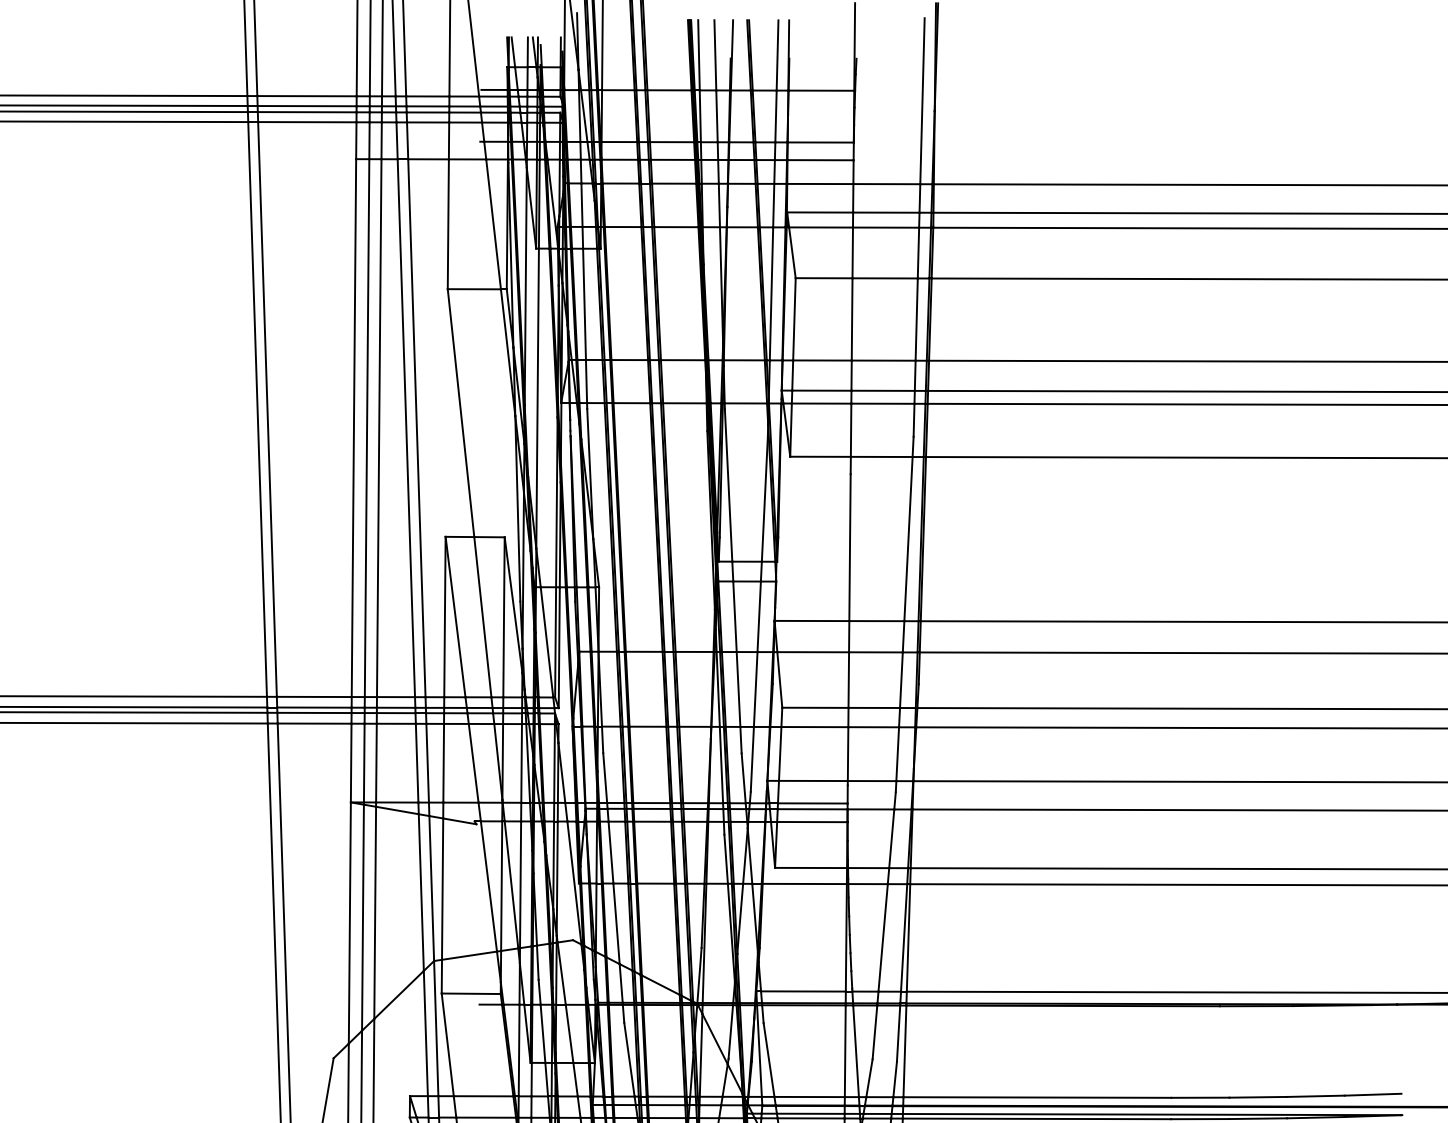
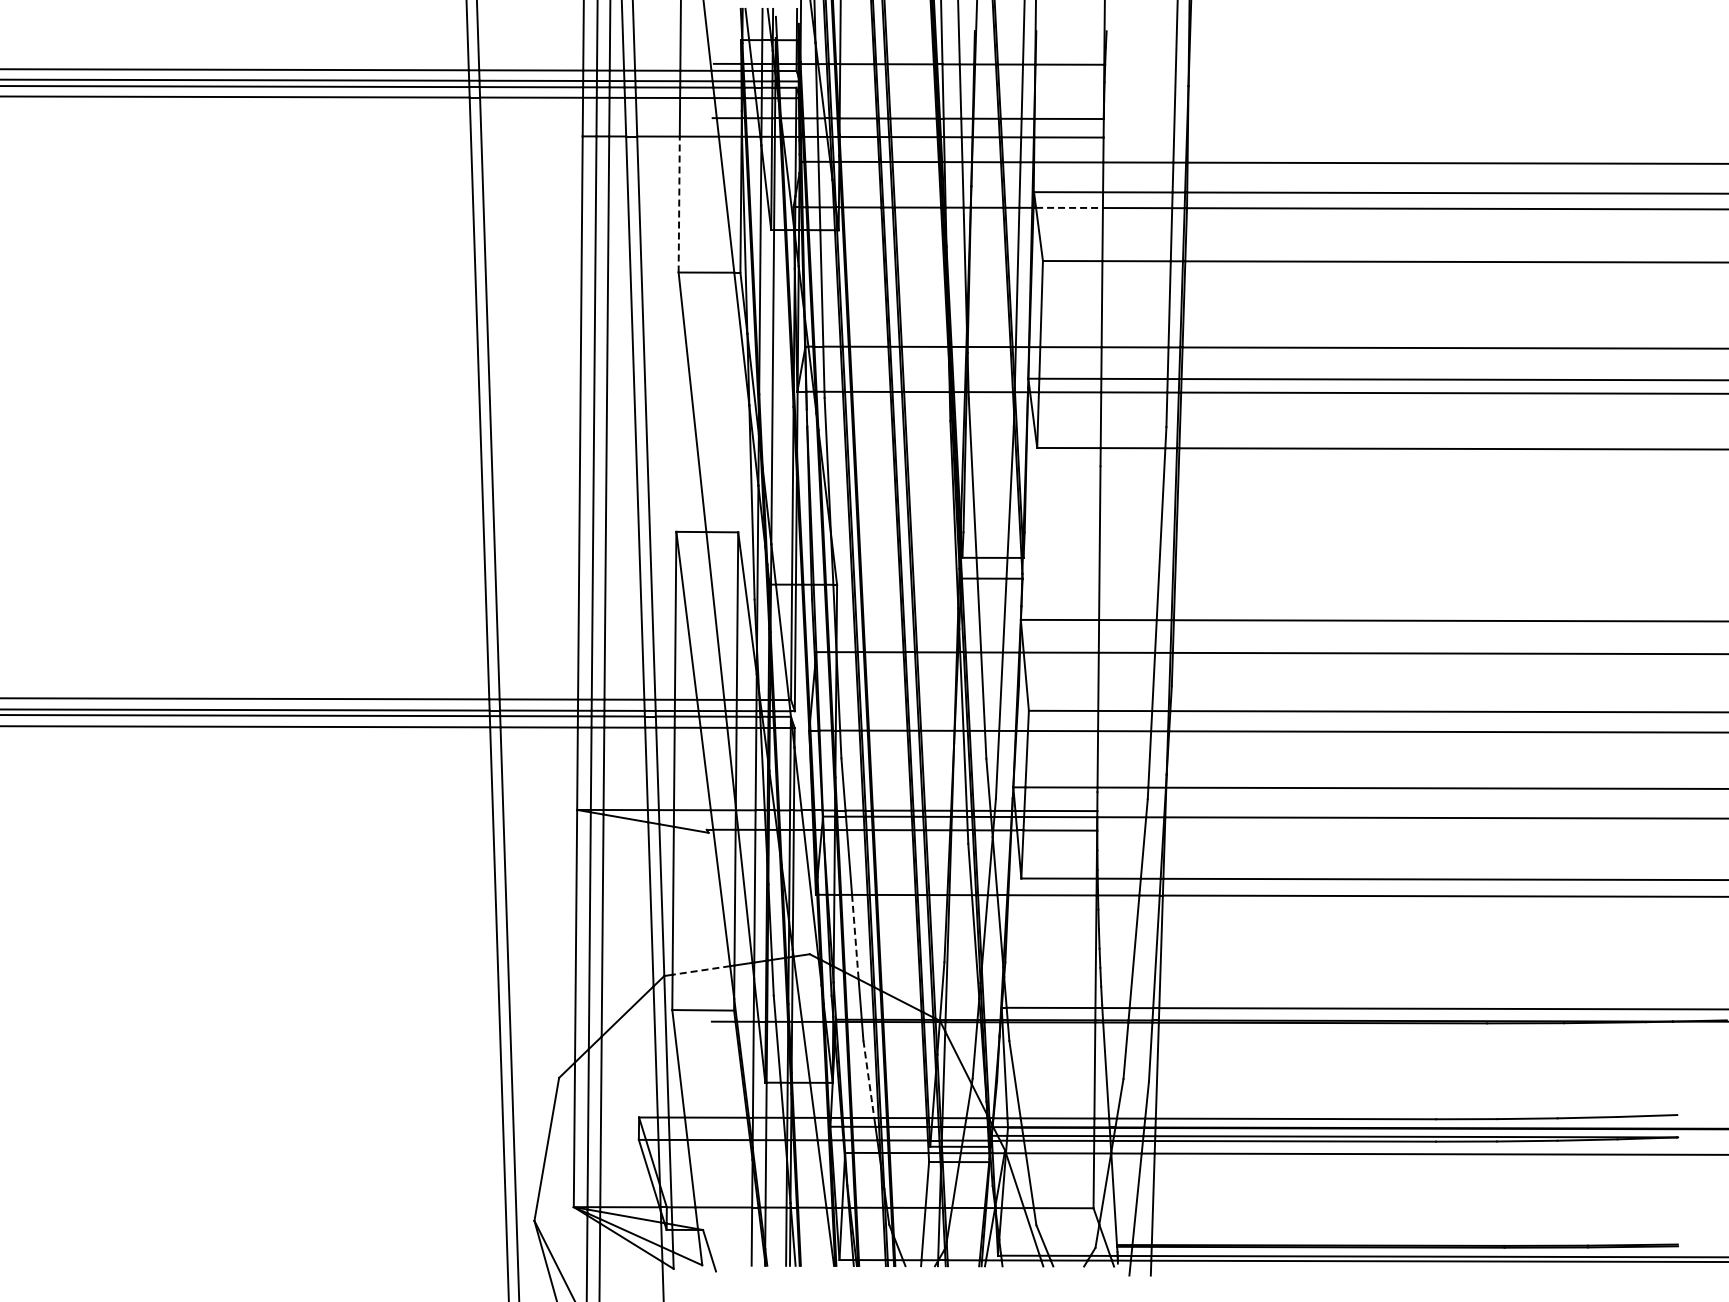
line: (448, 224) -> (679, 204), solid -> dashed
line: (822, 227) -> (1070, 207), solid -> dashed
line: (616, 924) -> (855, 937), solid -> dashed
line: (468, 955) -> (700, 970), solid -> dashed
line: (629, 1059) -> (868, 1079), solid -> dashed

